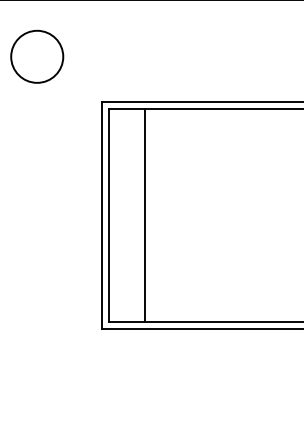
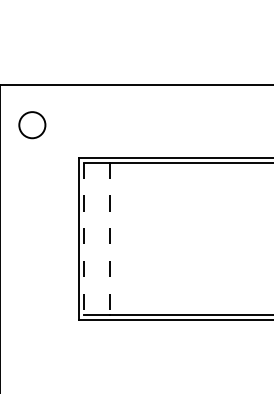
circle: (37, 55) -> (32, 124), size x0.7
line: (109, 216) -> (84, 239), solid -> dashed
line: (144, 216) -> (109, 239), solid -> dashed

